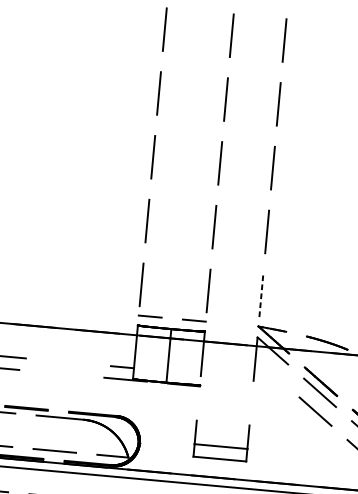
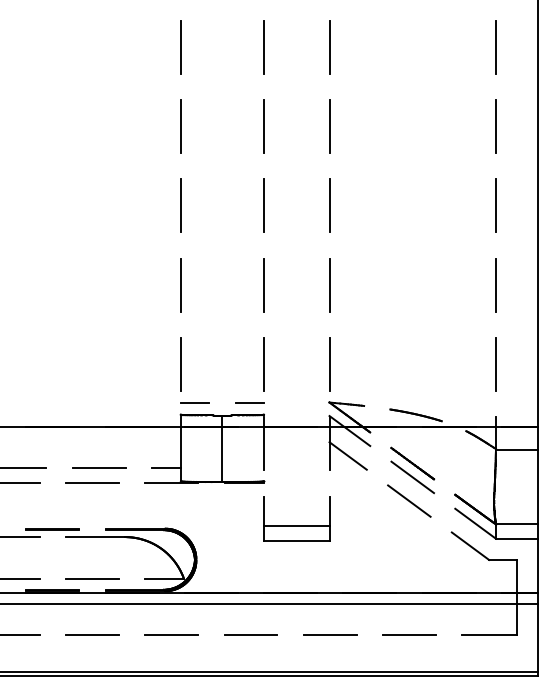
line: (261, 295) -> (329, 363), dashed -> solid
line: (67, 361) -> (98, 467), added
line: (269, 370) -> (347, 455), added
line: (61, 373) -> (92, 482), added
part: (220, 446) -> (296, 525), moved

